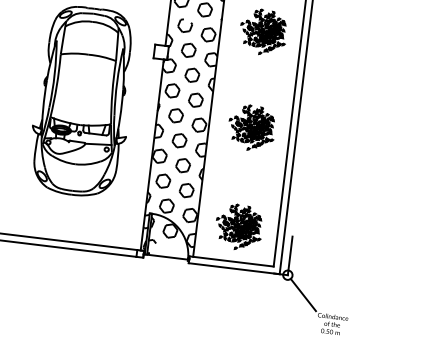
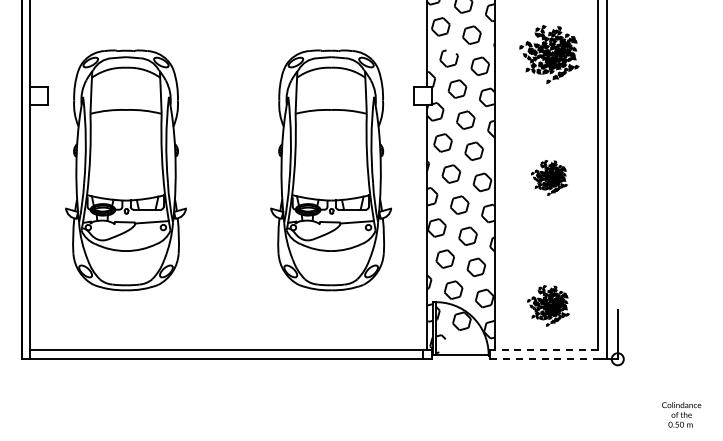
part: (251, 127) -> (549, 177), size x0.6
part: (239, 226) -> (548, 305), size x0.7
line: (230, 261) -> (543, 350), solid -> dashed
line: (234, 268) -> (548, 359), solid -> dashed
line: (303, 294) -> (640, 381), removed

